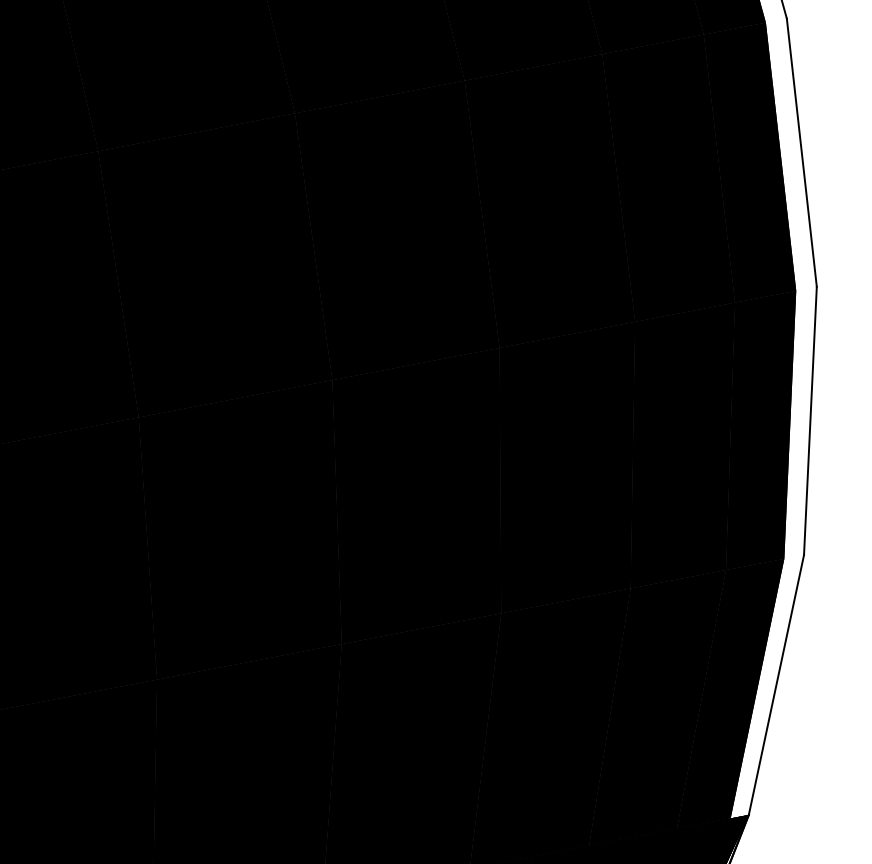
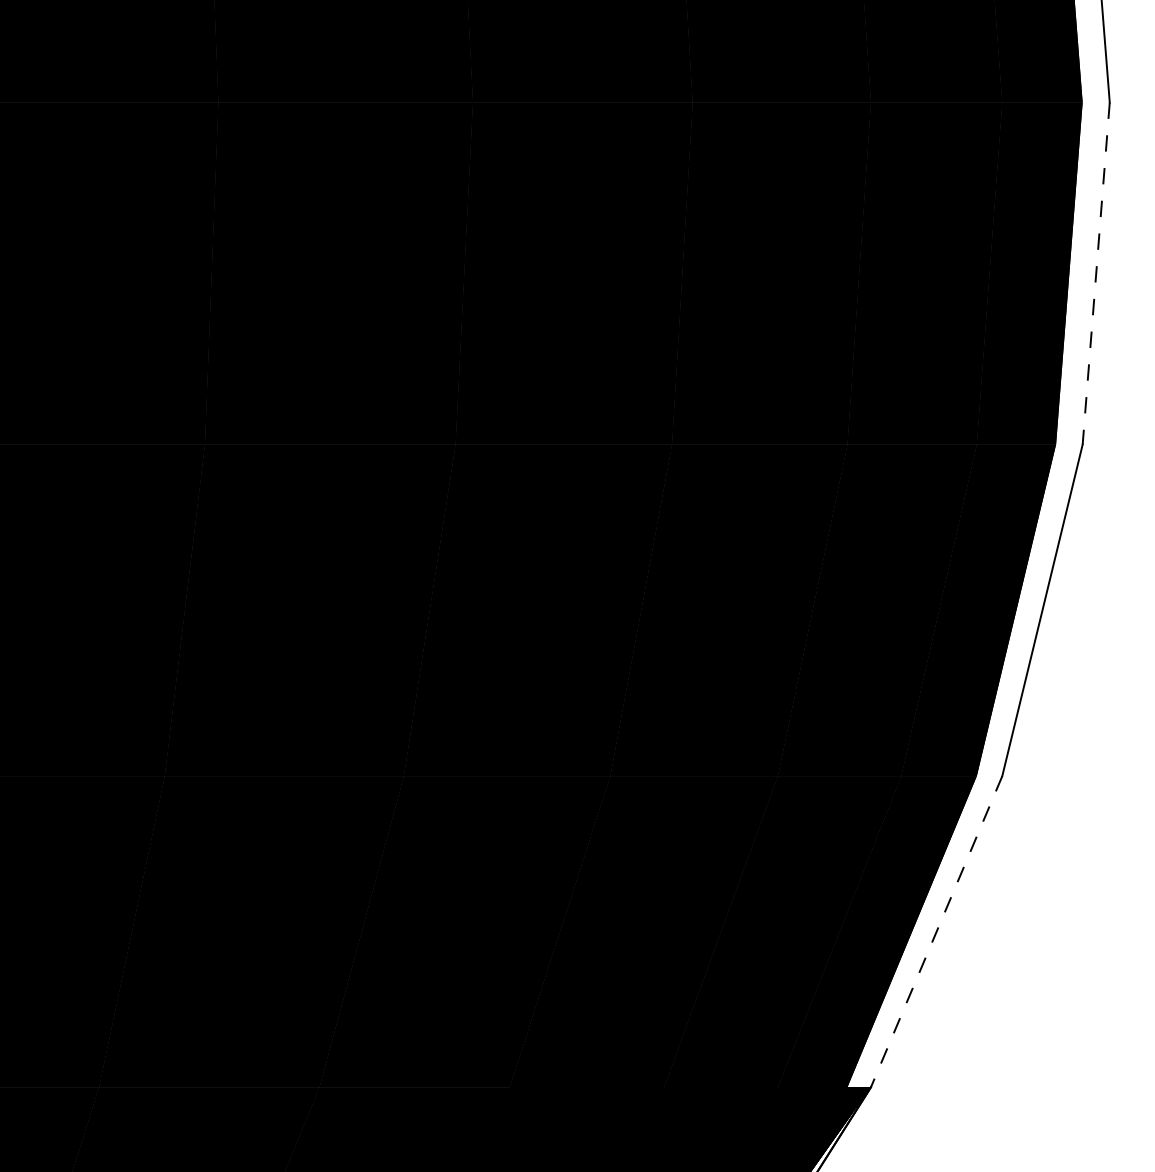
line: (802, 152) -> (1096, 273), solid -> dashed
line: (776, 684) -> (936, 931), solid -> dashed

